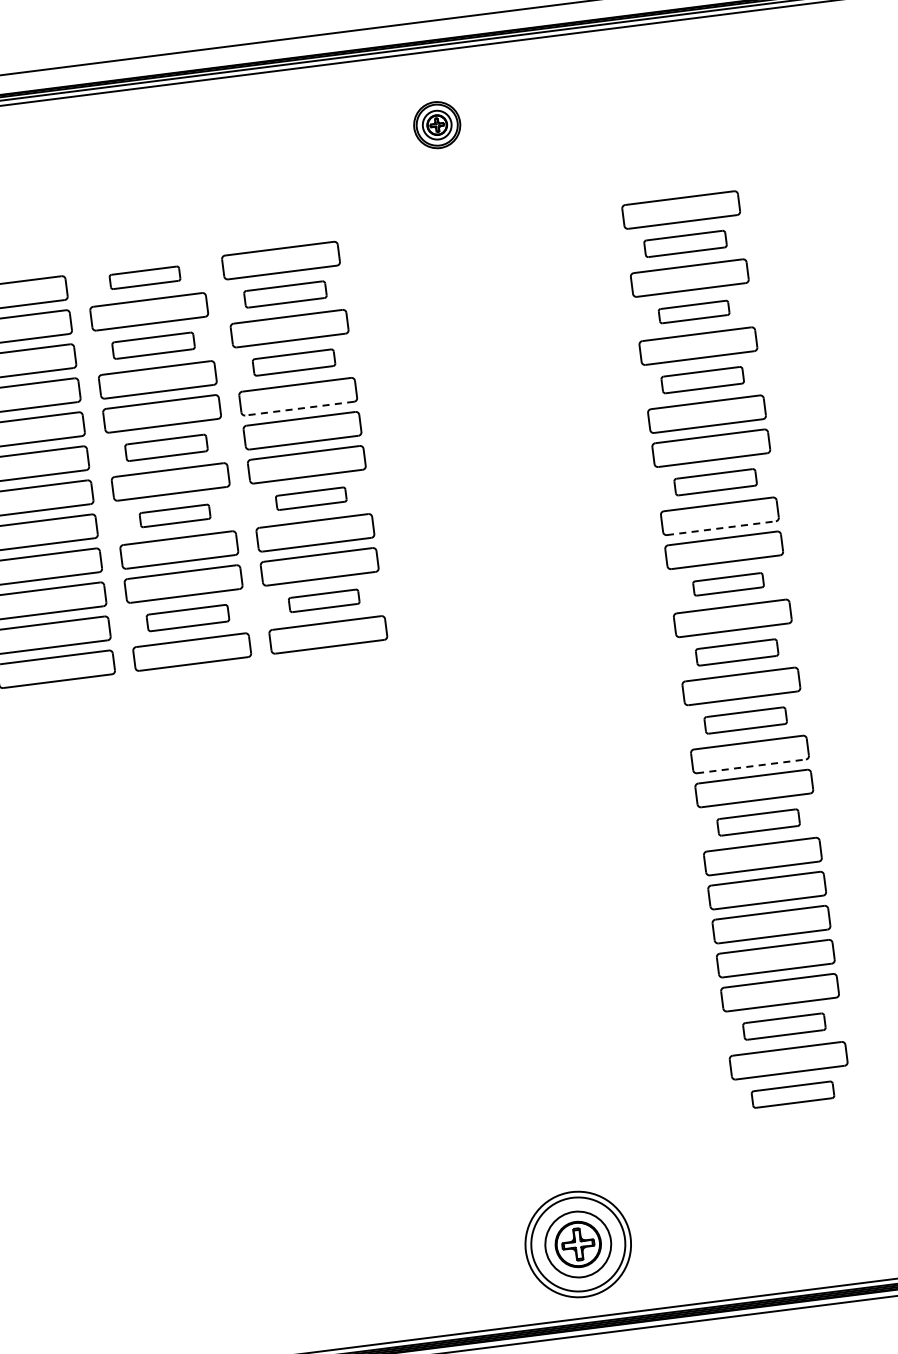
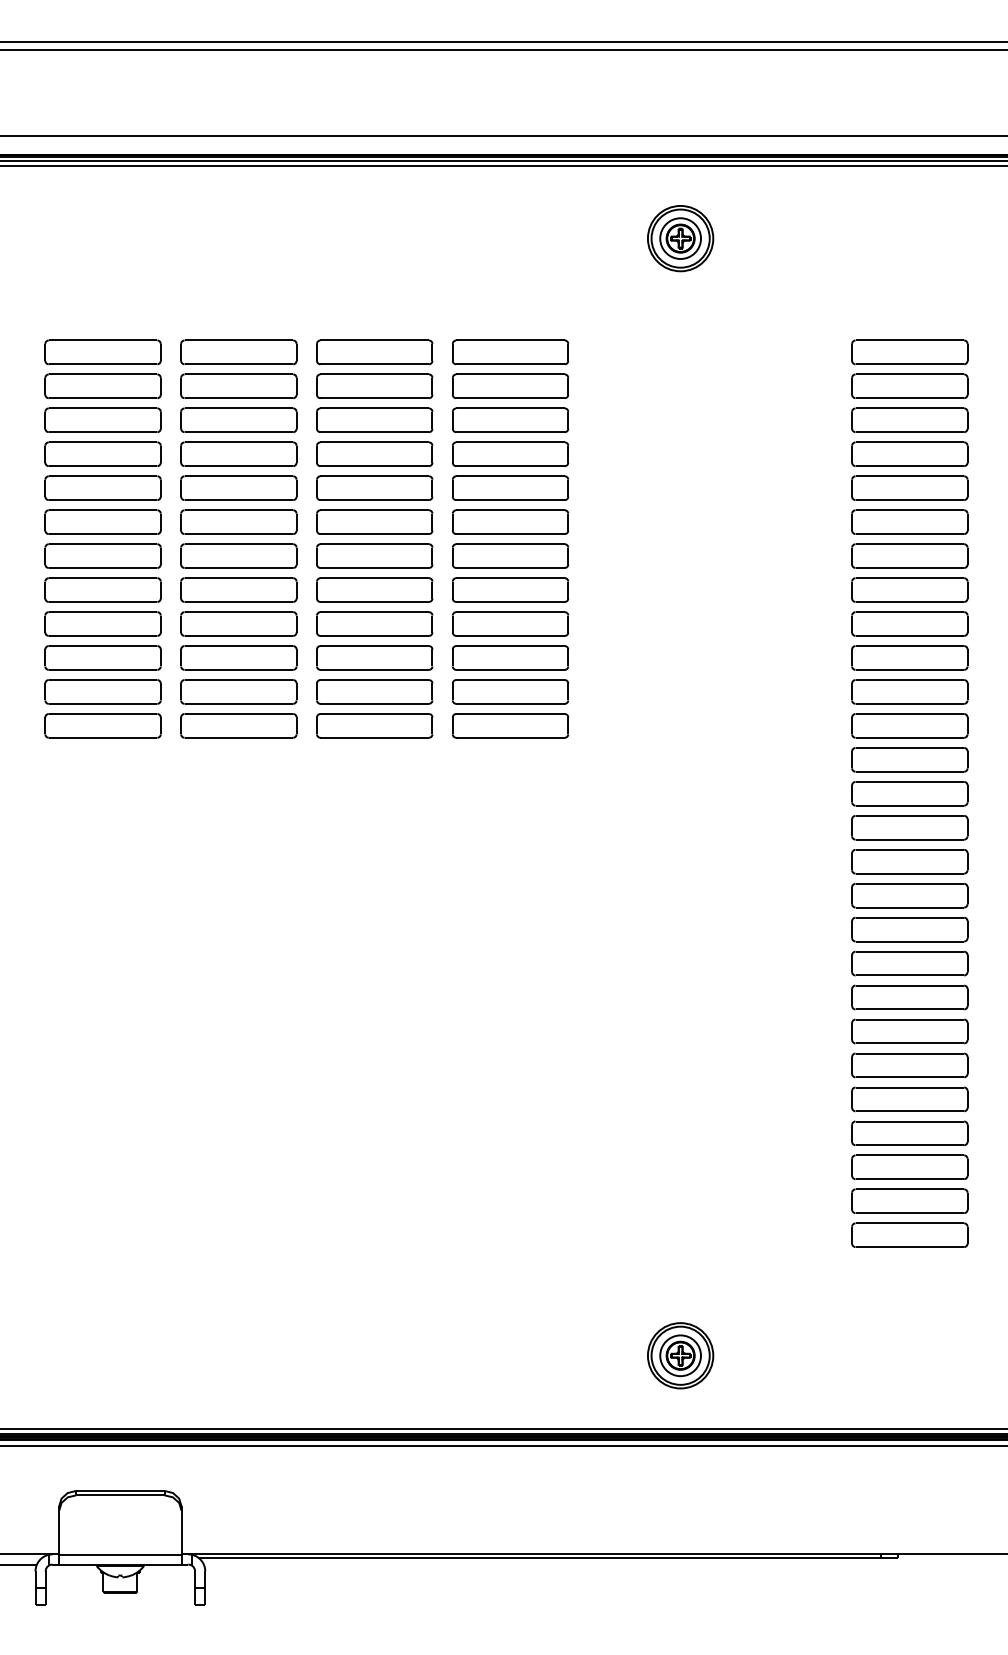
part: (436, 124) -> (680, 238), size x1.43
part: (685, 243) -> (909, 385), size x1.43
part: (144, 277) -> (374, 352), size x1.67
part: (285, 293) -> (510, 385), size x1.43
part: (693, 311) -> (909, 453), size x1.67
part: (153, 345) -> (374, 419), size x1.43
part: (293, 361) -> (510, 453), size x1.43
part: (702, 379) -> (909, 521), size x1.43
line: (299, 409) -> (510, 500), dashed -> solid
part: (166, 447) -> (374, 521), size x1.43
part: (715, 481) -> (909, 623), size x1.43
part: (311, 498) -> (510, 589), size x1.67
part: (174, 515) -> (374, 589), size x1.67
line: (722, 527) -> (910, 669), dashed -> solid
part: (728, 584) -> (909, 725), size x1.67
part: (323, 600) -> (510, 691), size x1.67
part: (187, 617) -> (374, 691), size x1.43
part: (736, 652) -> (909, 793), size x1.43
part: (745, 720) -> (909, 861), size x1.43
line: (752, 766) -> (910, 907), dashed -> solid
part: (758, 822) -> (909, 963), size x1.43
part: (783, 1025) -> (909, 1166), size x1.43
part: (792, 1094) -> (909, 1234), size x1.43
part: (578, 1244) -> (680, 1355), size x0.62

